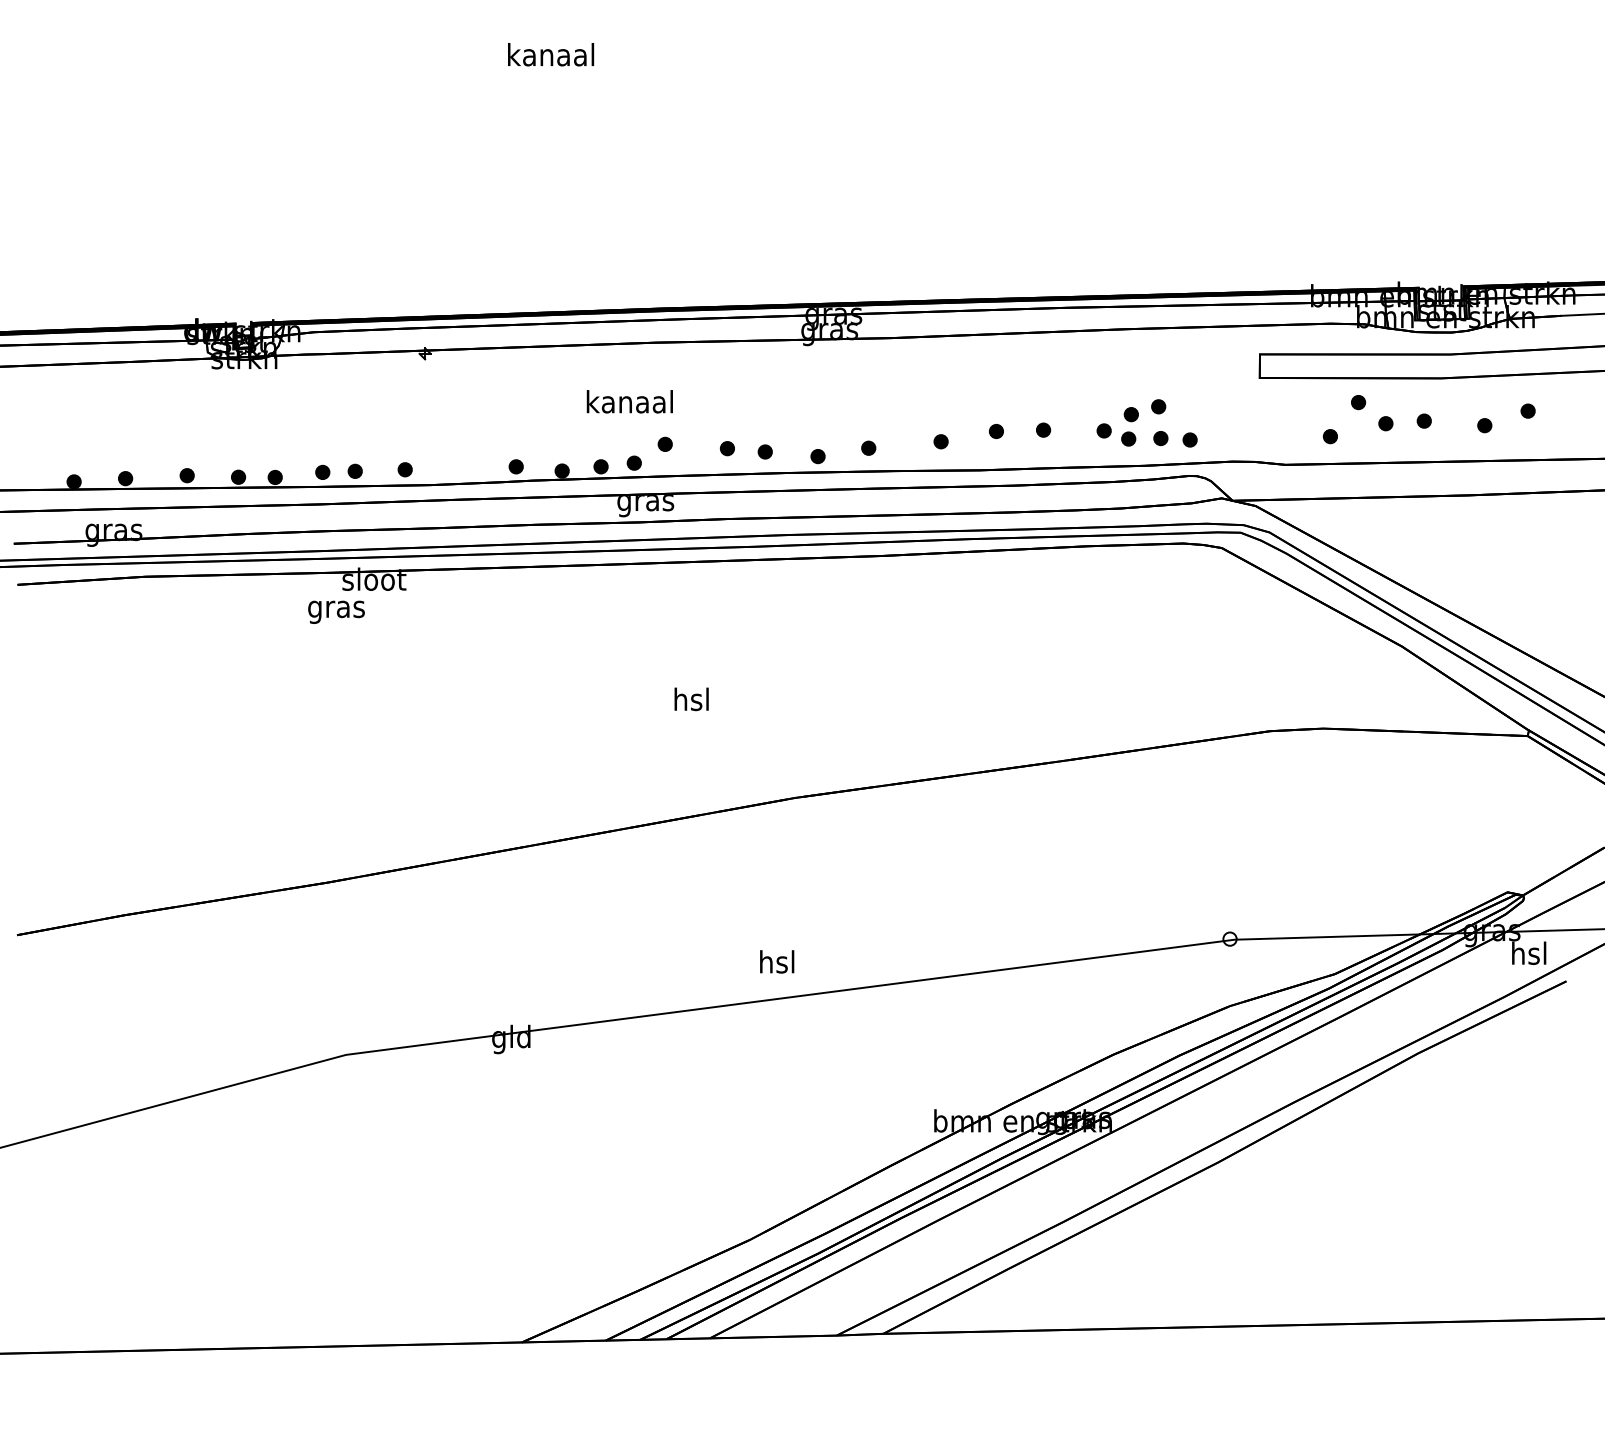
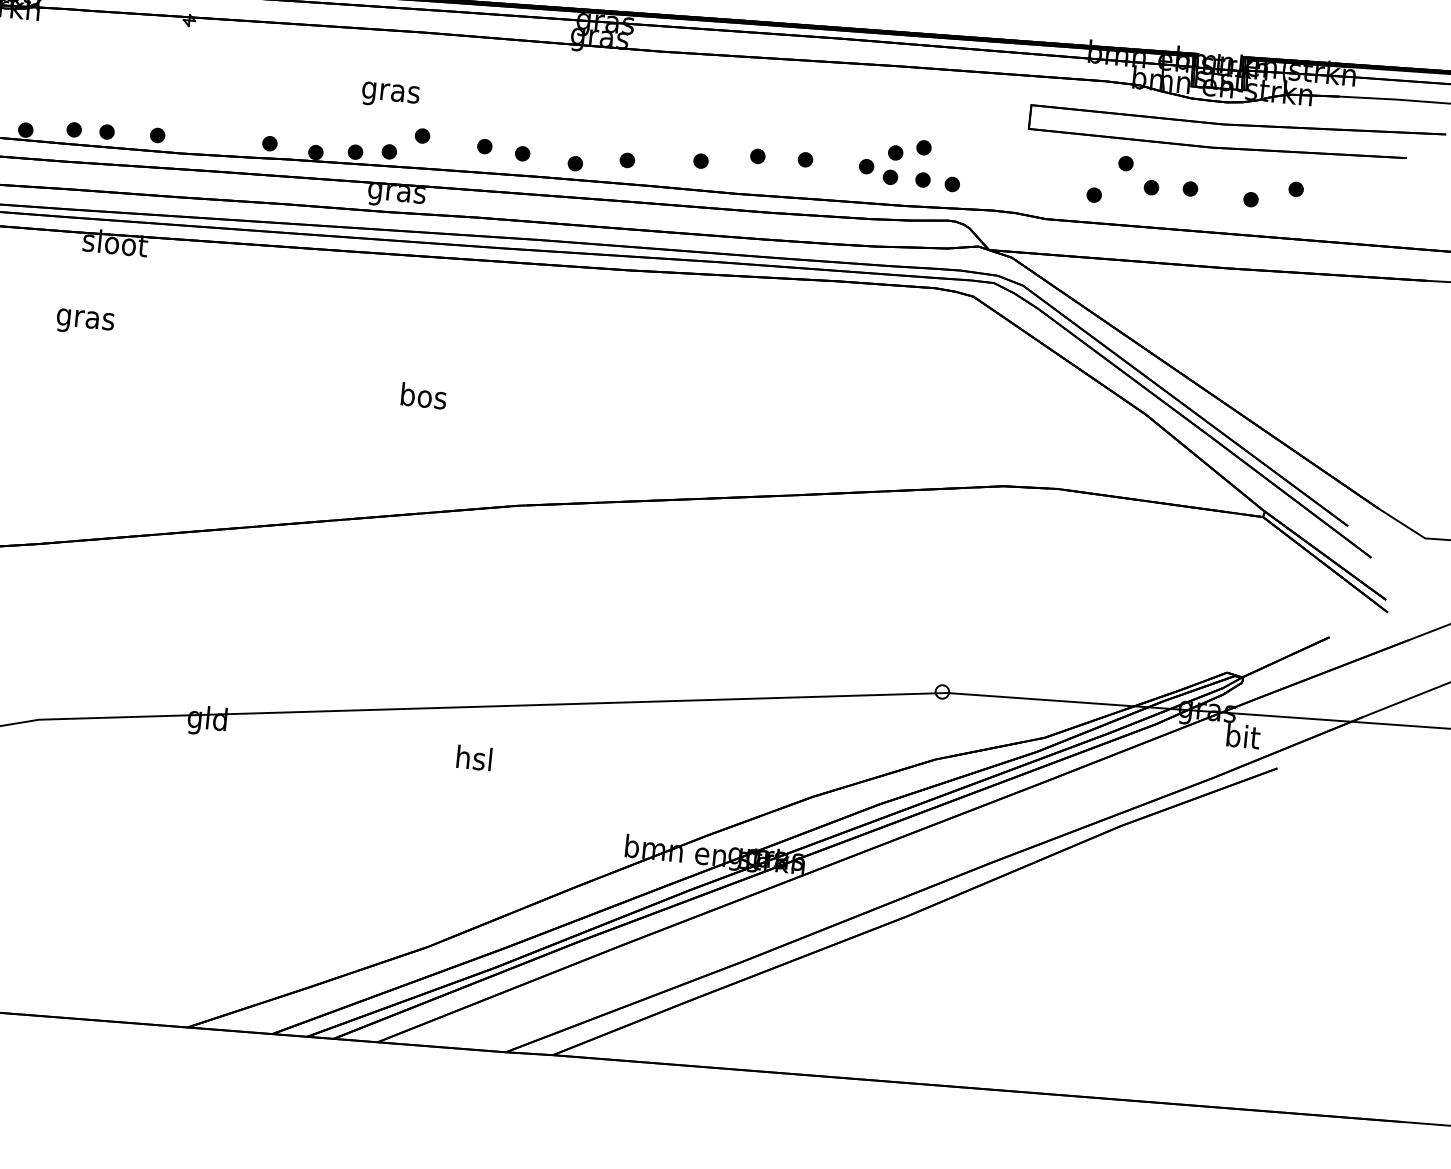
text: (629, 404) -> (390, 92), kanaal -> gras
text: (336, 611) -> (85, 321), moved
text: (692, 699) -> (424, 396), hsl -> bos
text: (1529, 952) -> (1243, 735), hsl -> bit
text: (777, 961) -> (474, 757), moved

